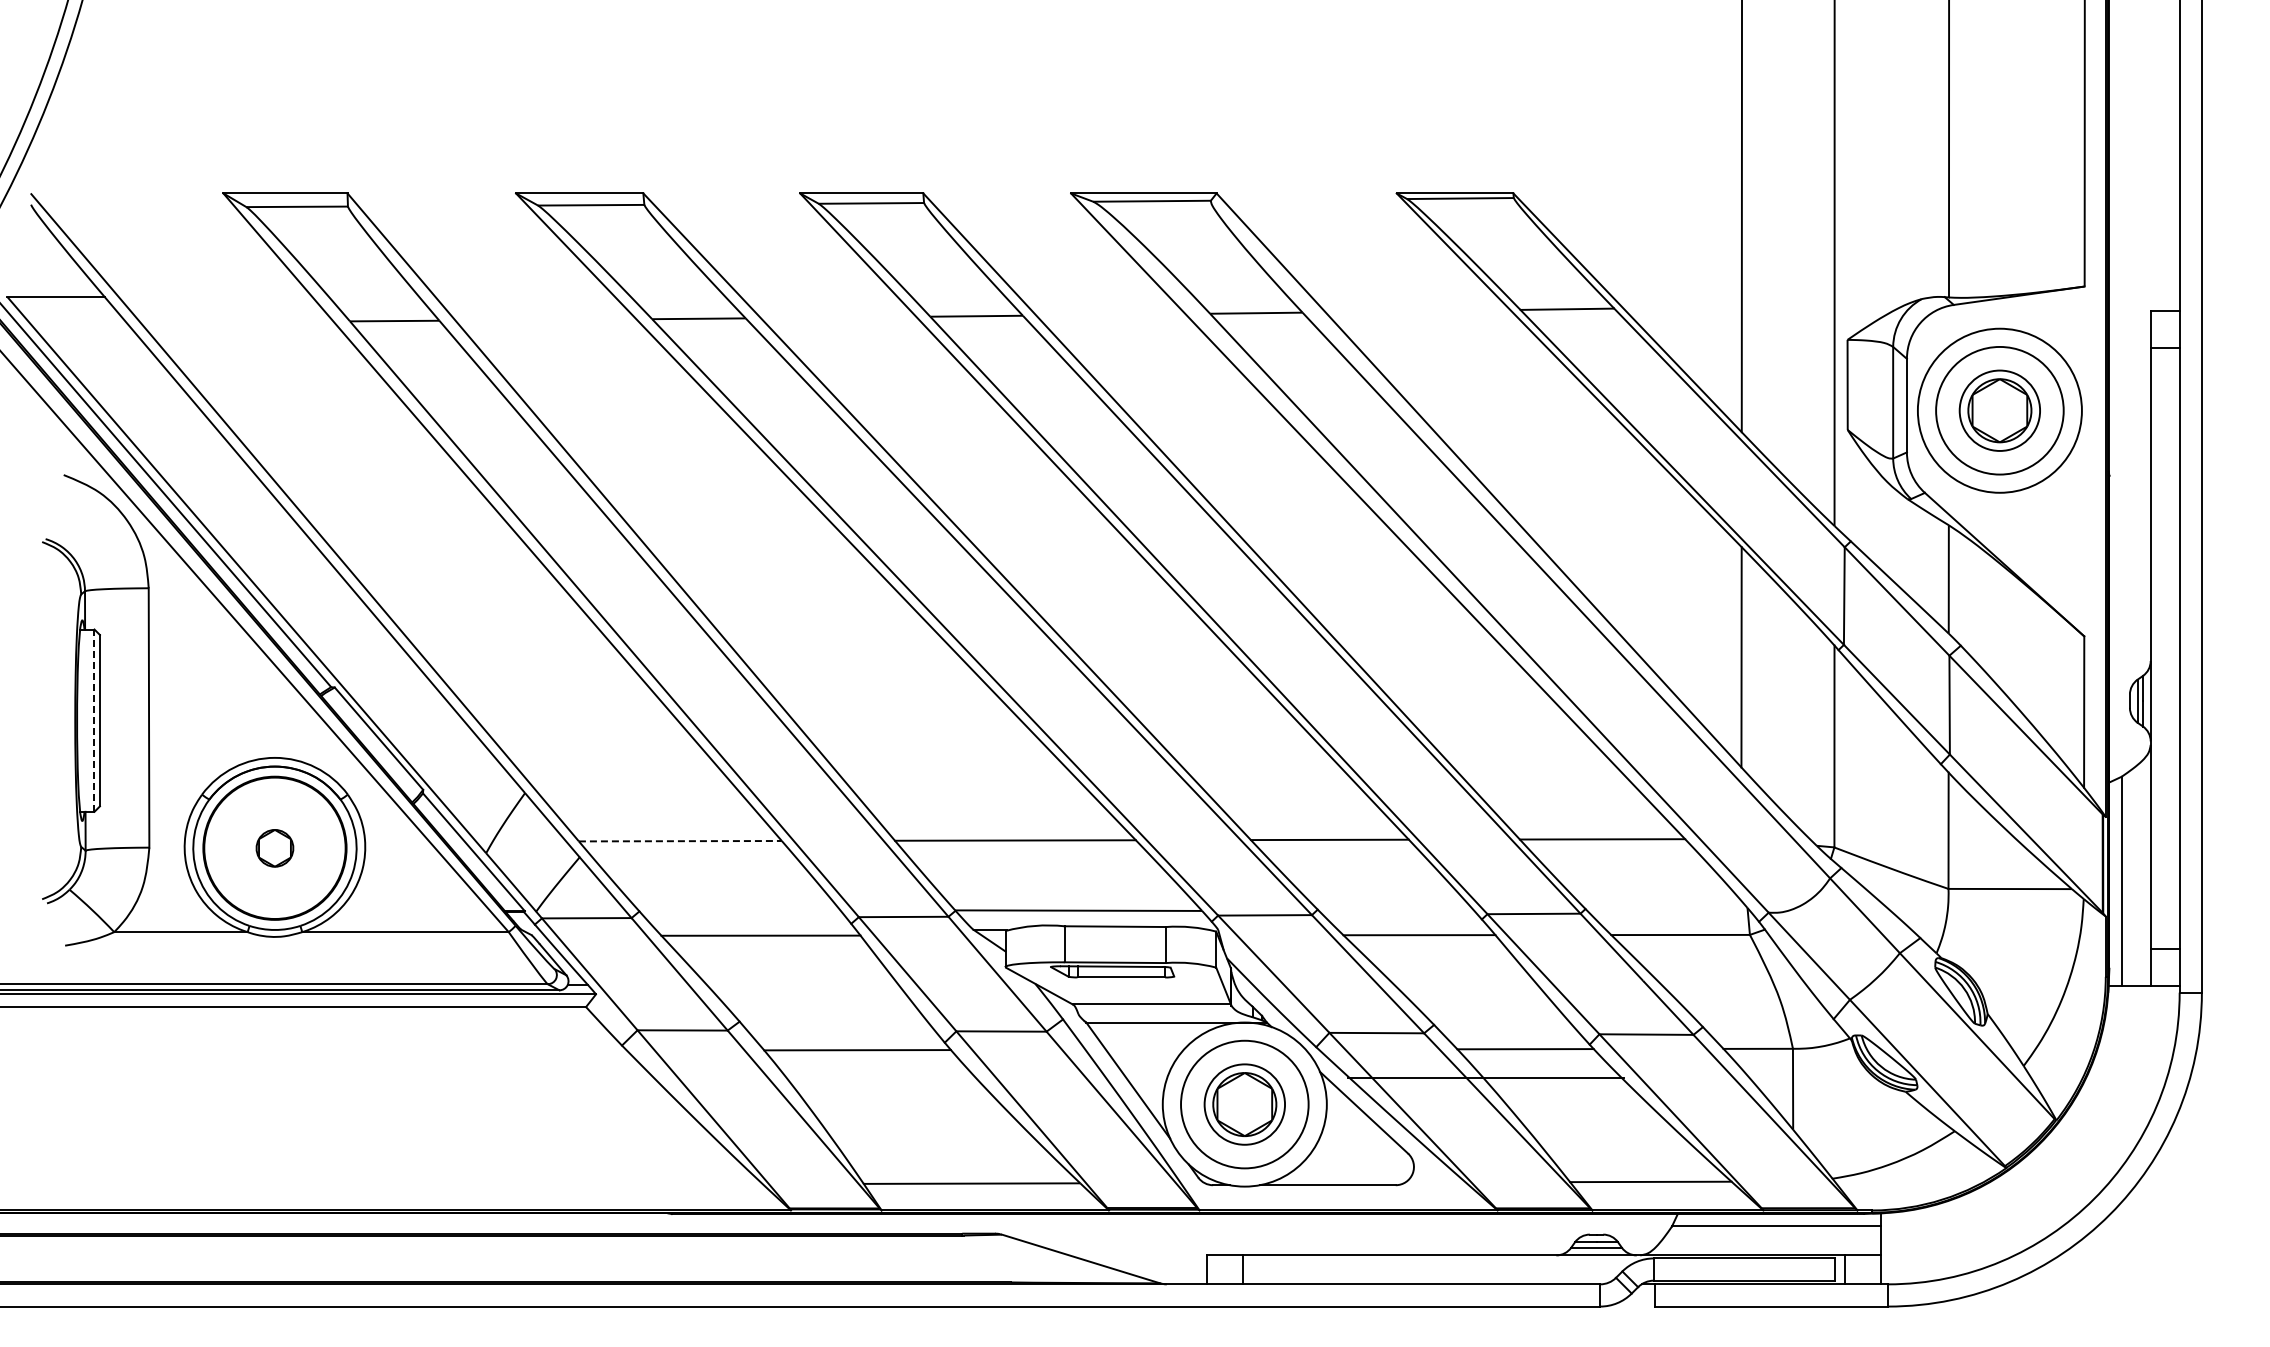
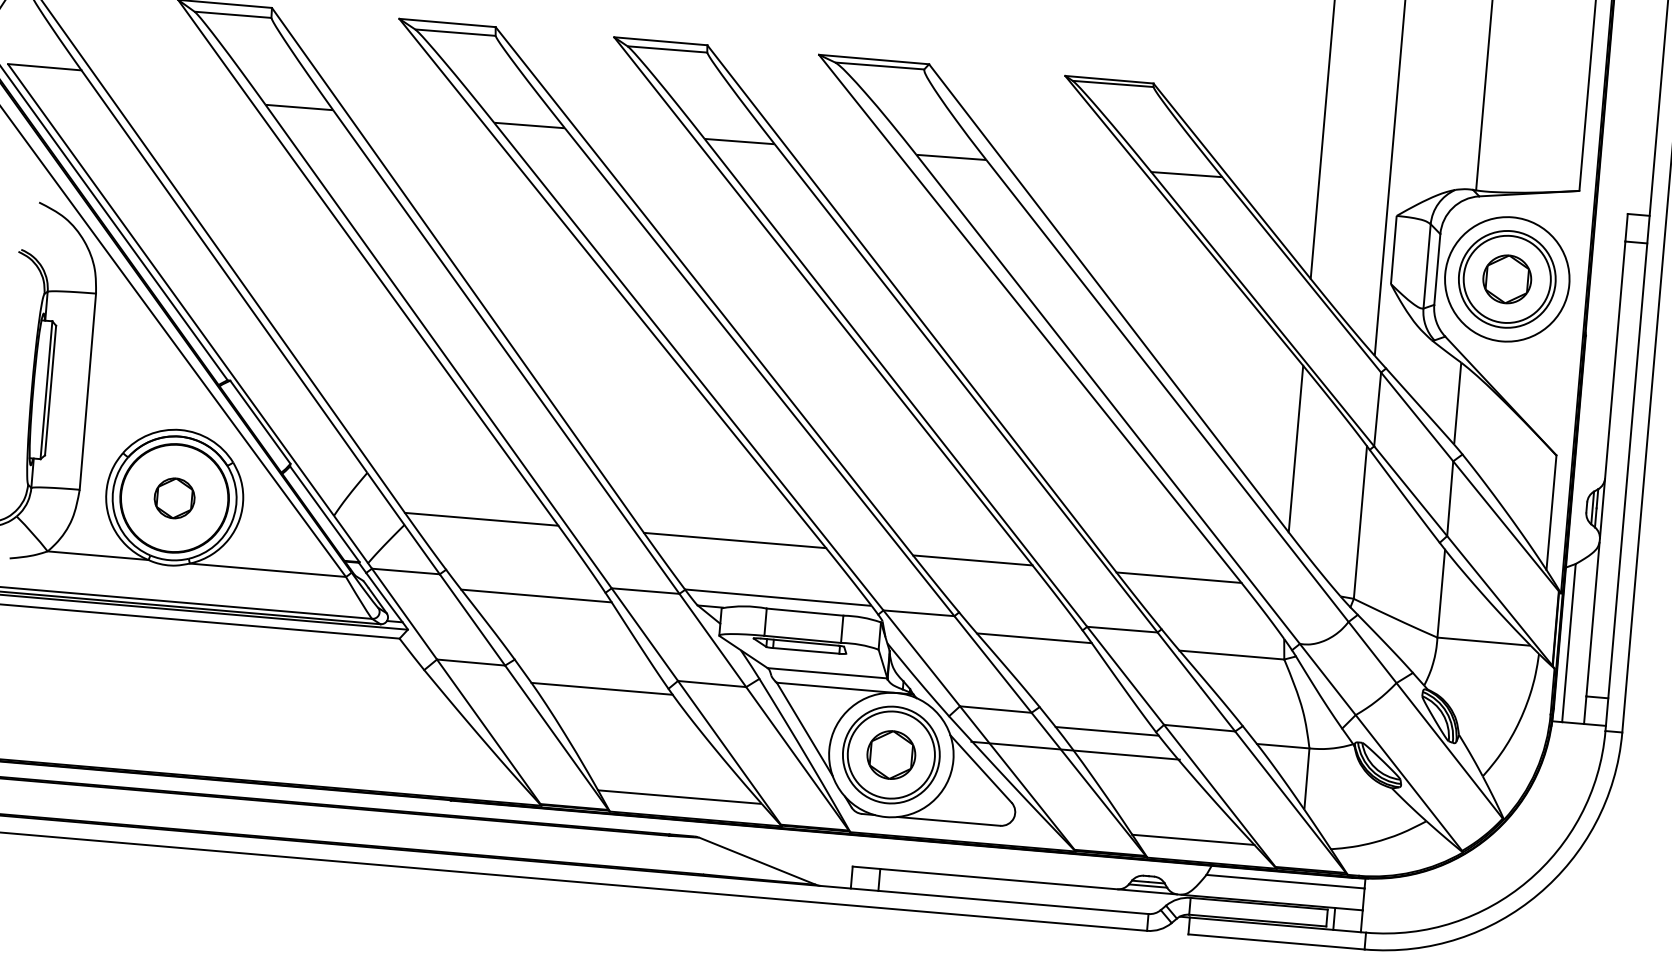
circle: (1999, 410) -> (1506, 279), size x1.43
line: (94, 720) -> (46, 390), dashed -> solid
line: (680, 841) -> (481, 519), dashed -> solid
part: (274, 848) -> (174, 498), size x1.43
circle: (1244, 1104) -> (891, 754), size x1.43

